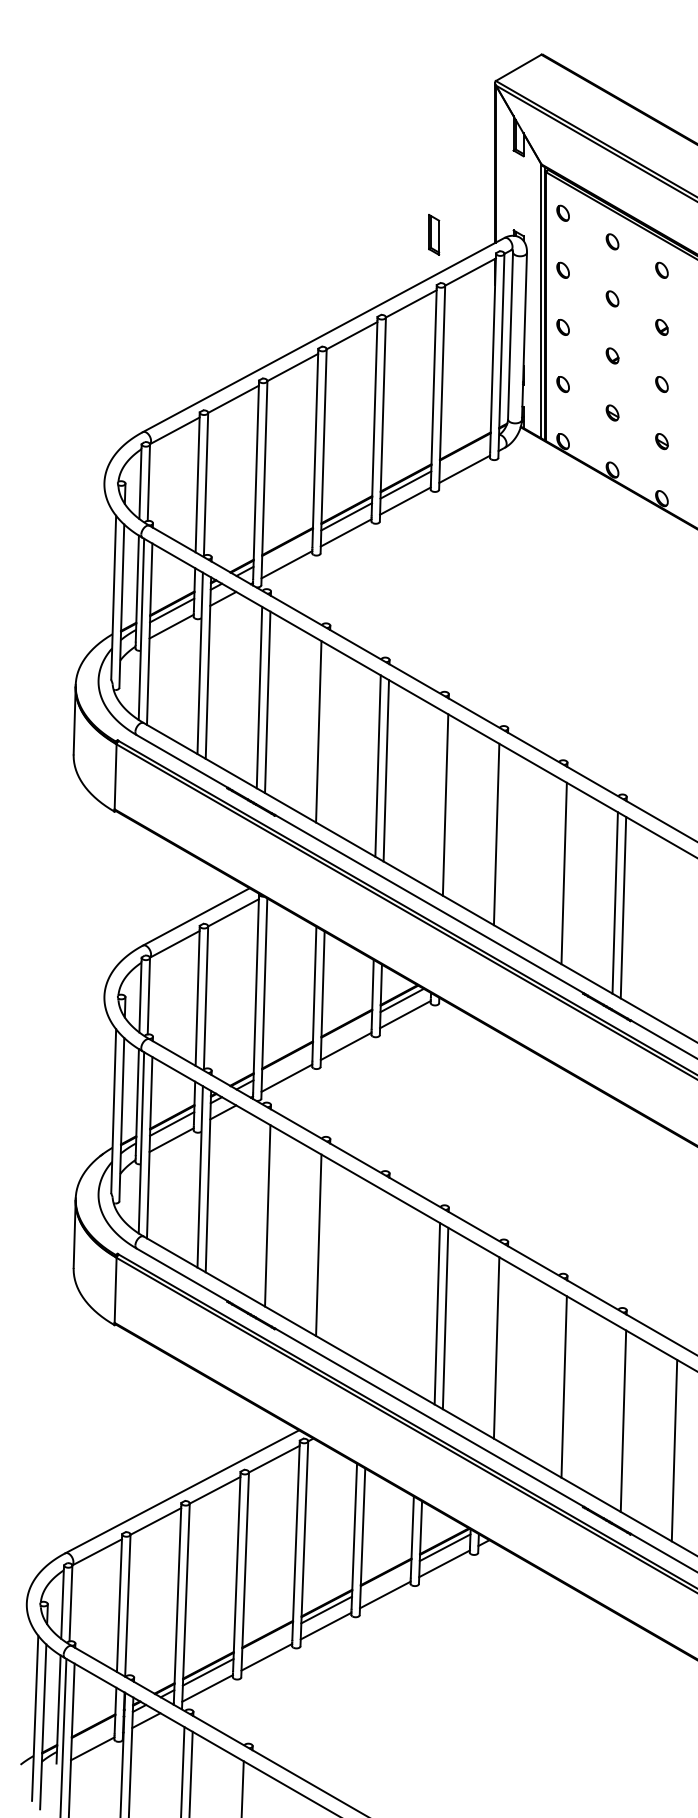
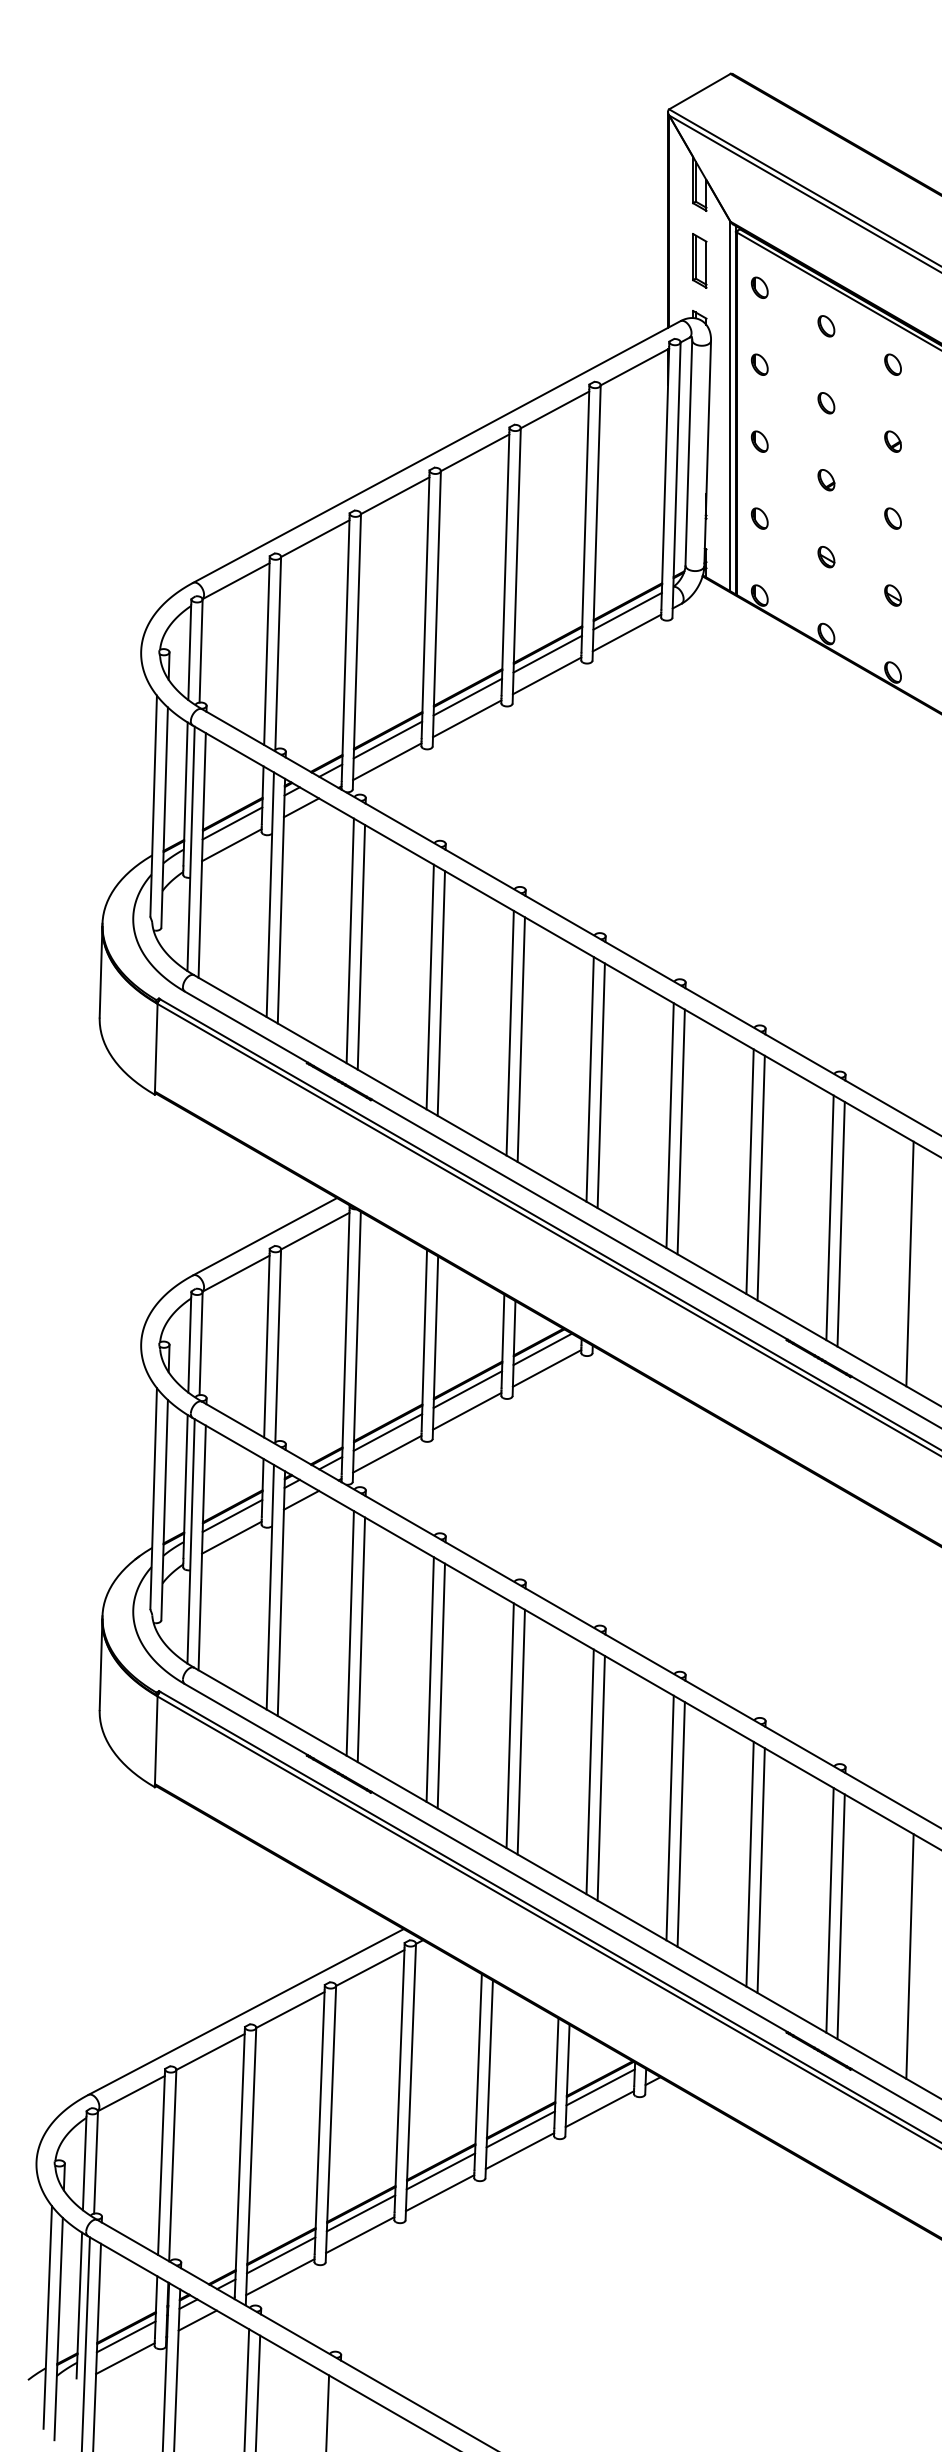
part: (433, 234) -> (699, 260), moved
line: (465, 452) -> (627, 610), added
line: (287, 548) -> (387, 739), added
line: (327, 736) -> (441, 993), added
line: (436, 800) -> (589, 1079), added
line: (504, 838) -> (680, 1131), added
line: (555, 868) -> (749, 1171), added
line: (674, 936) -> (909, 1263), added
line: (346, 1030) -> (467, 1389), added
line: (287, 1062) -> (387, 1432), added
line: (258, 1211) -> (349, 1633), added
line: (327, 1249) -> (441, 1685), added
line: (377, 1279) -> (509, 1725), added
line: (385, 1283) -> (520, 1731), added
line: (504, 1352) -> (680, 1824), added
line: (555, 1381) -> (749, 1863), added
line: (614, 1416) -> (829, 1910), added
line: (385, 1578) -> (520, 2129), added
line: (267, 1641) -> (360, 2213), added
line: (92, 1732) -> (125, 2336), added

